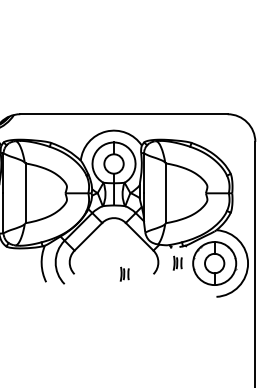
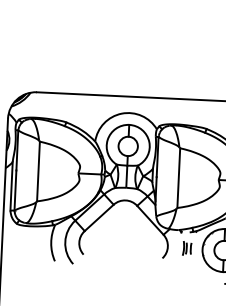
part: (124, 273) -> (133, 256), removed

